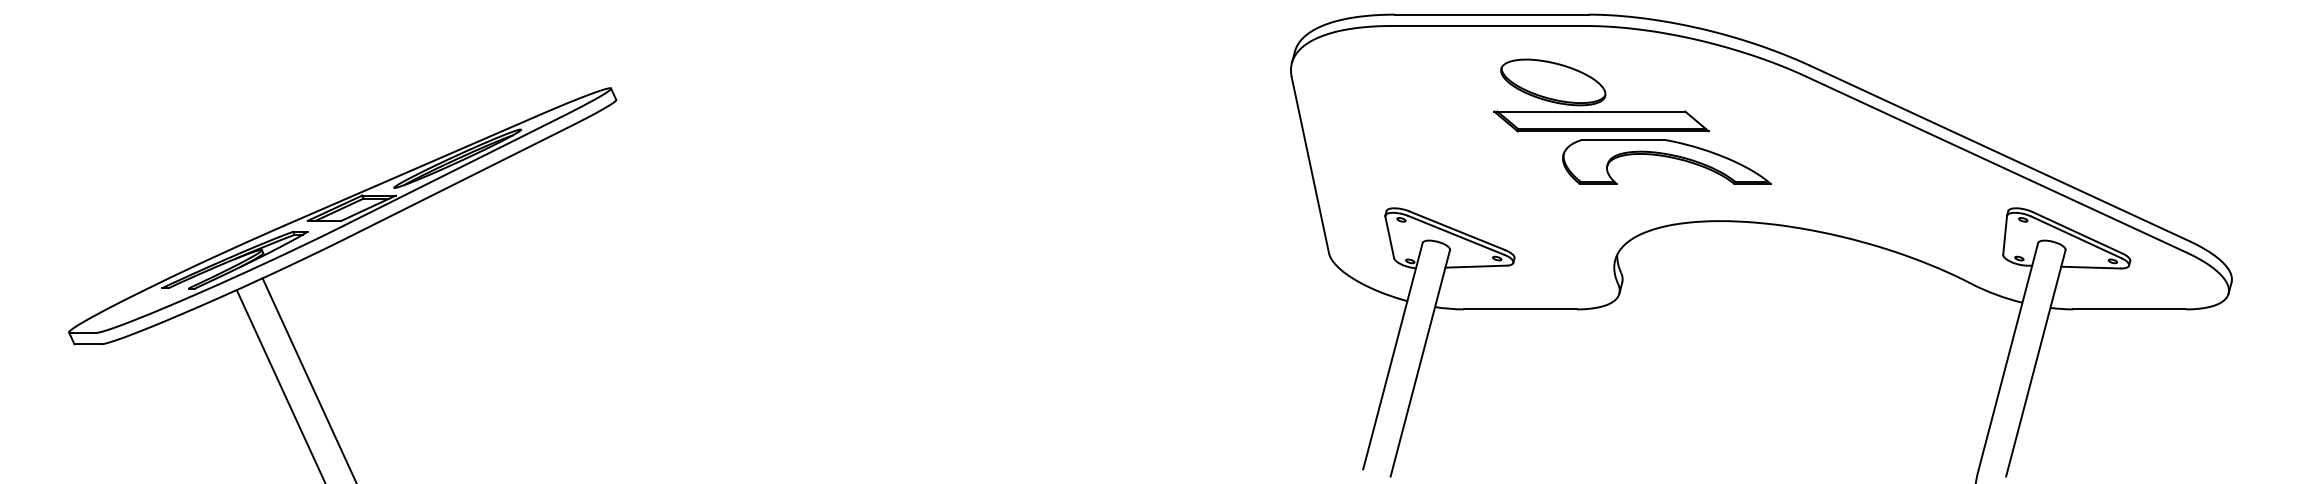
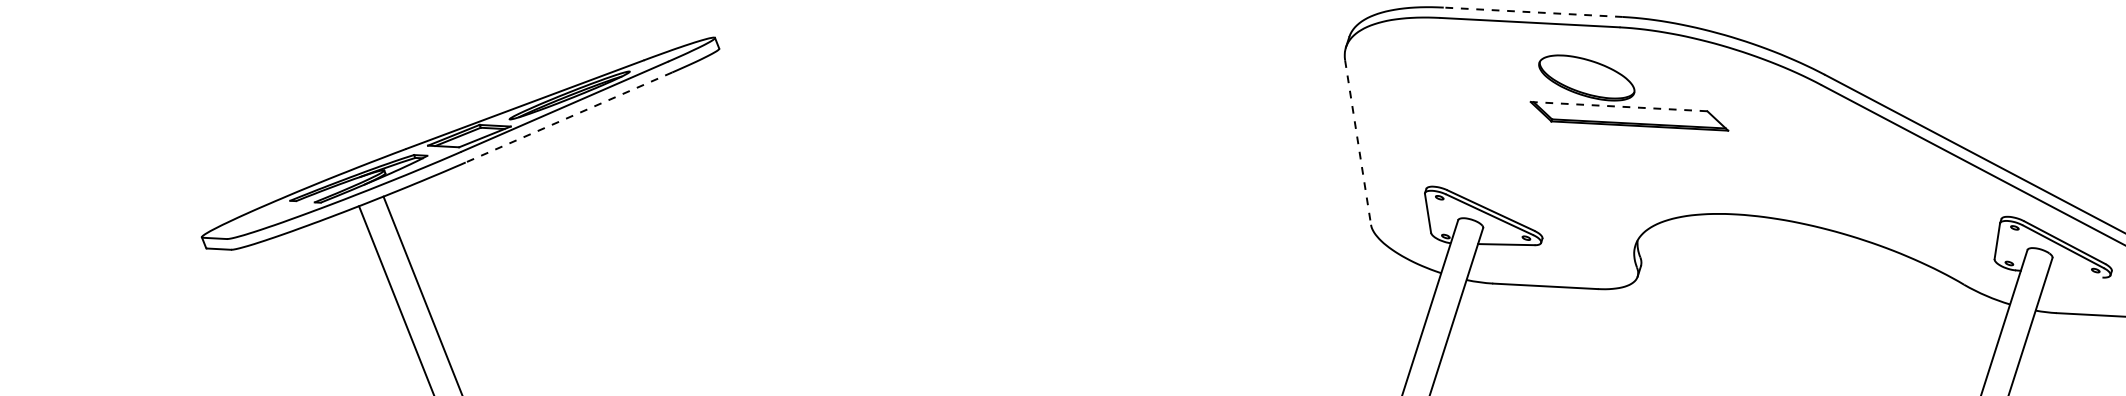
line: (1491, 14) -> (1532, 12), solid -> dashed
line: (1589, 111) -> (1618, 106), solid -> dashed
part: (1666, 161) -> (1687, 156), removed
line: (1310, 164) -> (1358, 142), solid -> dashed
line: (458, 182) -> (569, 117), solid -> dashed
line: (2090, 267) -> (2074, 275), removed

